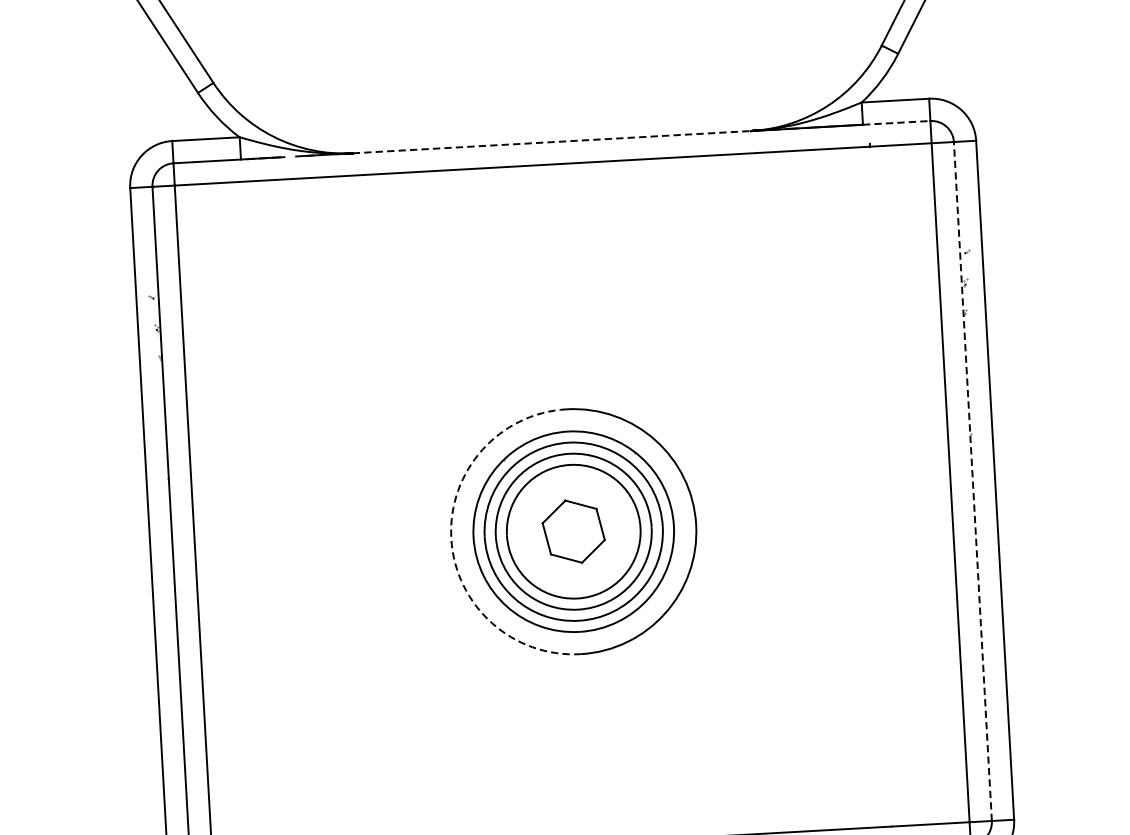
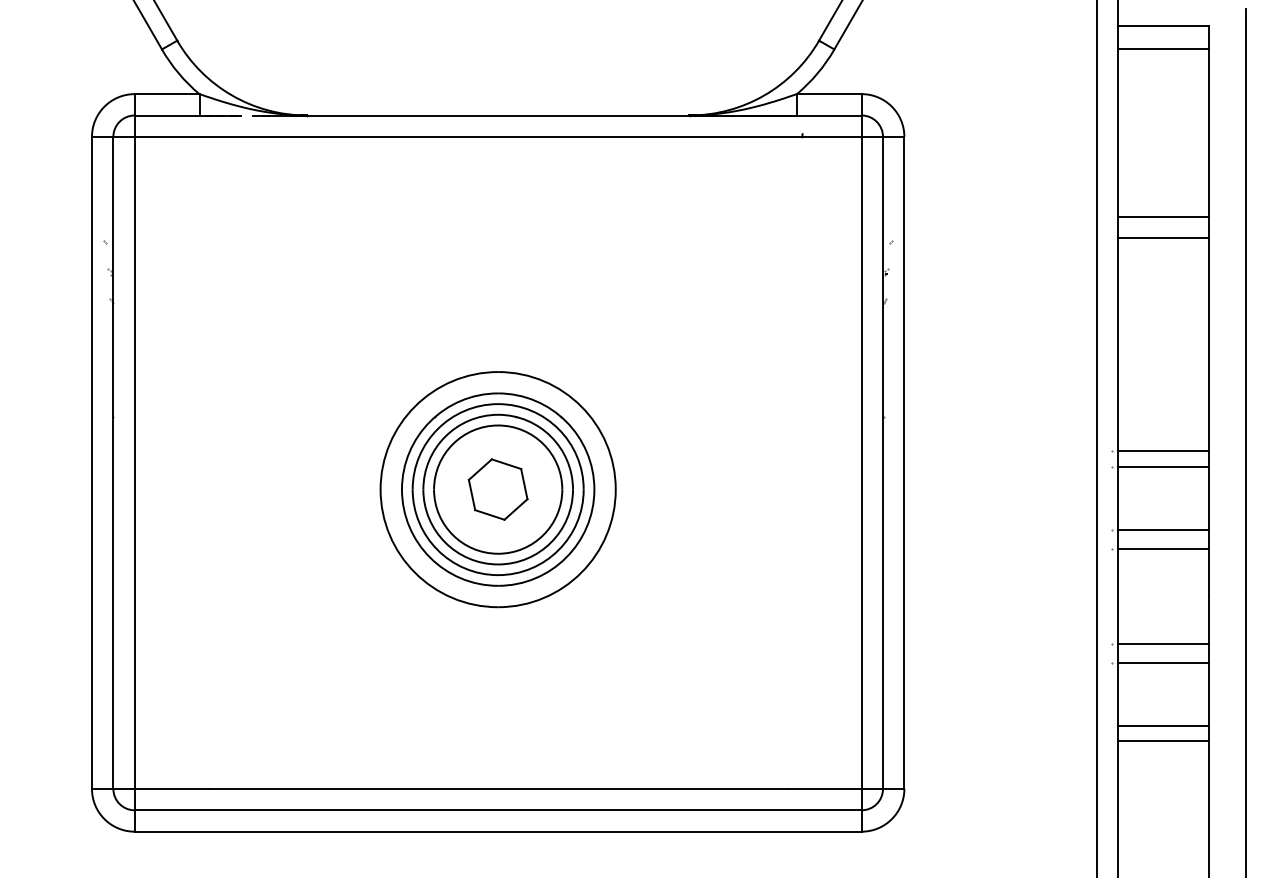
line: (896, 122) -> (829, 115), dashed -> solid
line: (552, 142) -> (498, 115), dashed -> solid
line: (973, 481) -> (883, 462), dashed -> solid
arc: (451, 538) -> (380, 489), dashed -> solid

